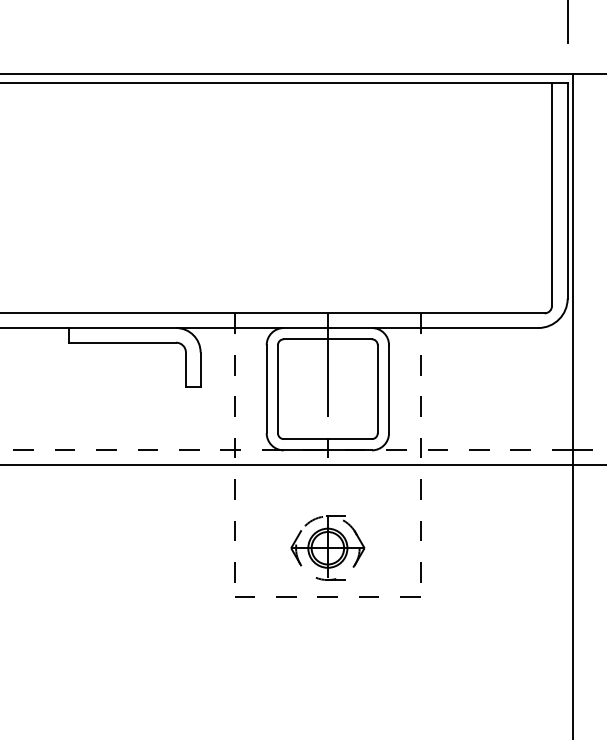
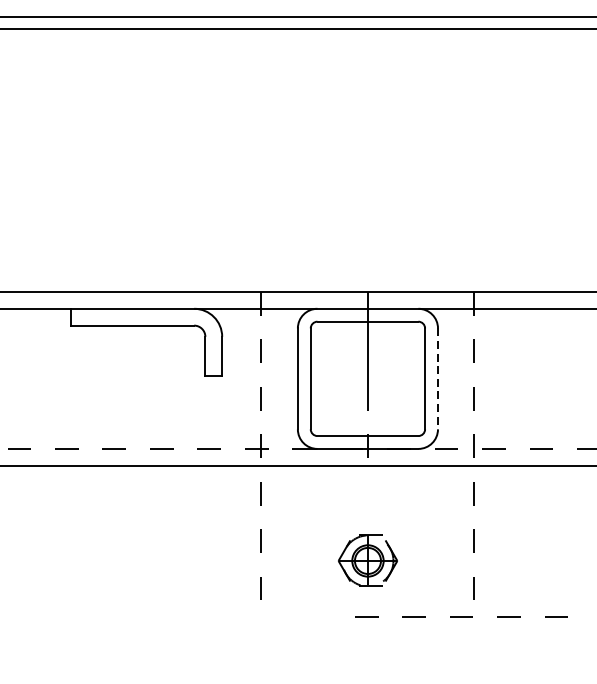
line: (389, 389) -> (438, 379), solid -> dashed
part: (327, 547) -> (367, 560), size x0.7
line: (327, 596) -> (461, 616), moved

